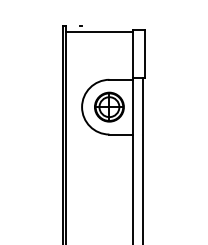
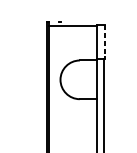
line: (144, 54) -> (104, 42), solid -> dashed
part: (109, 106) -> (79, 79), removed

